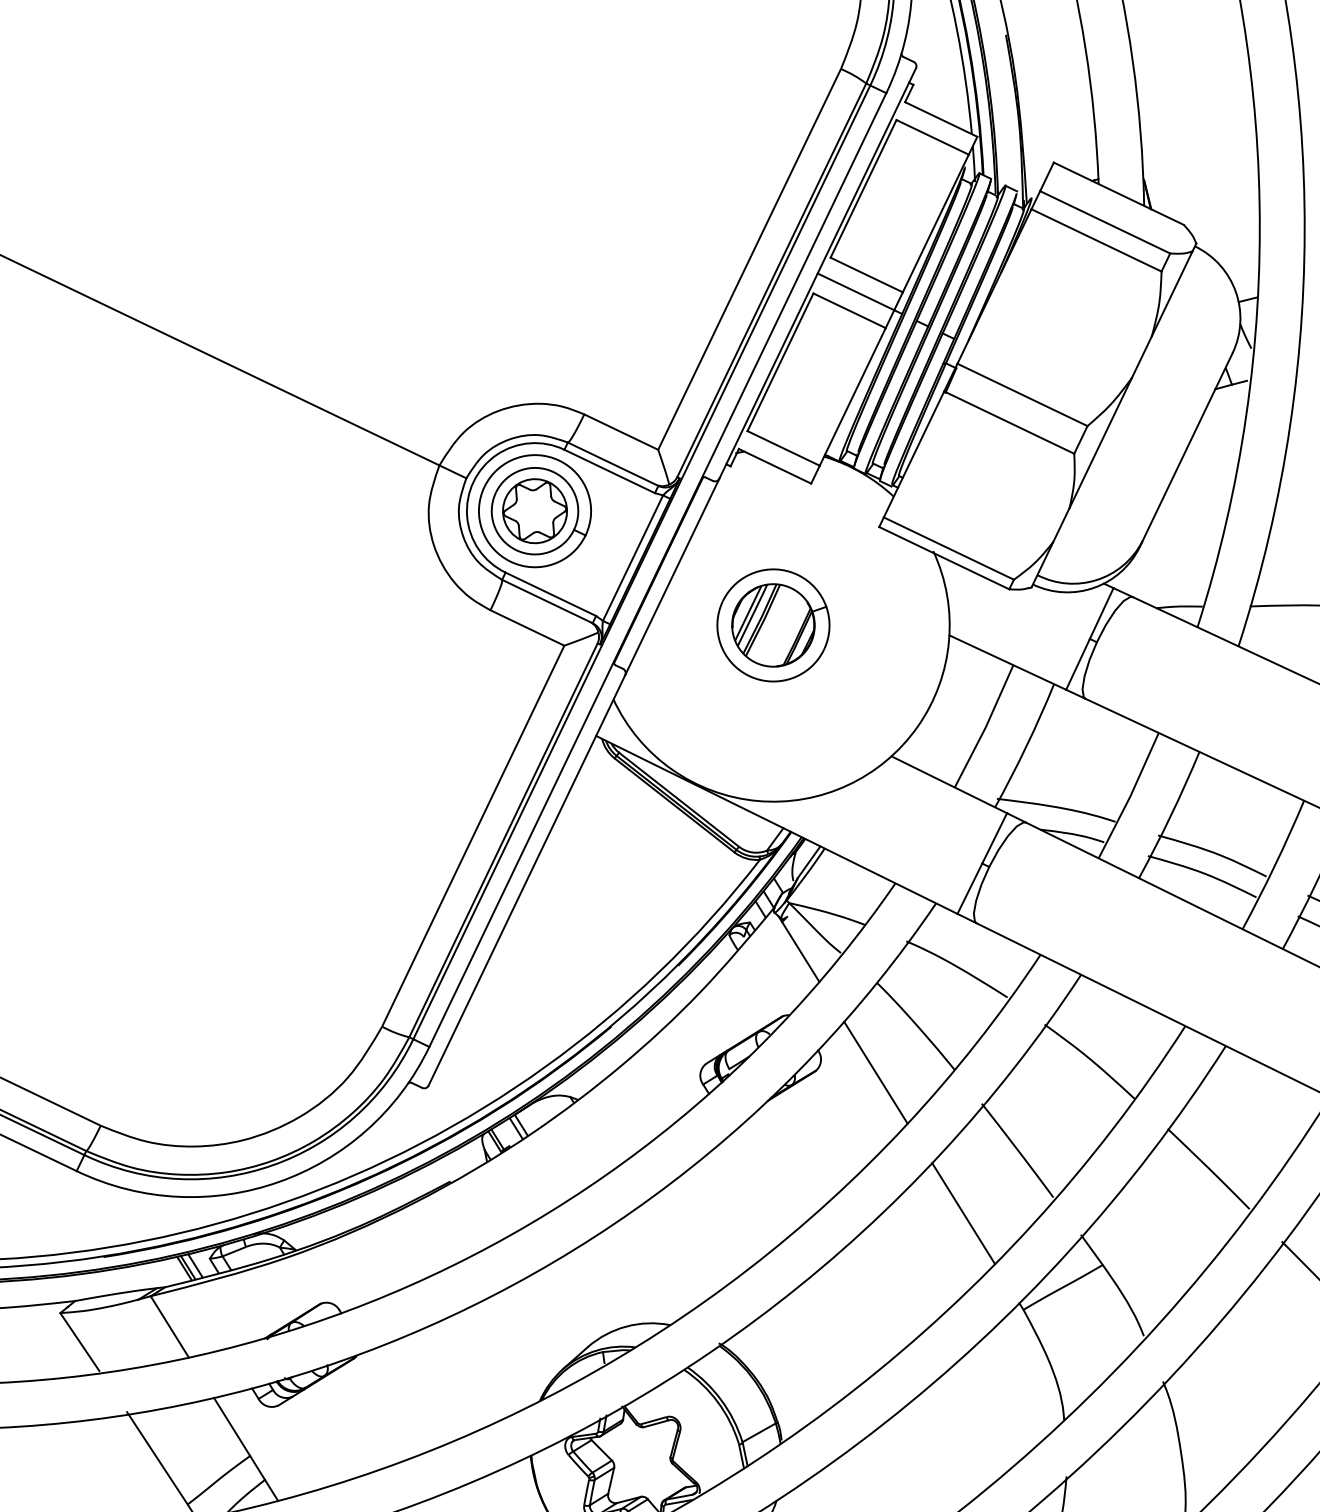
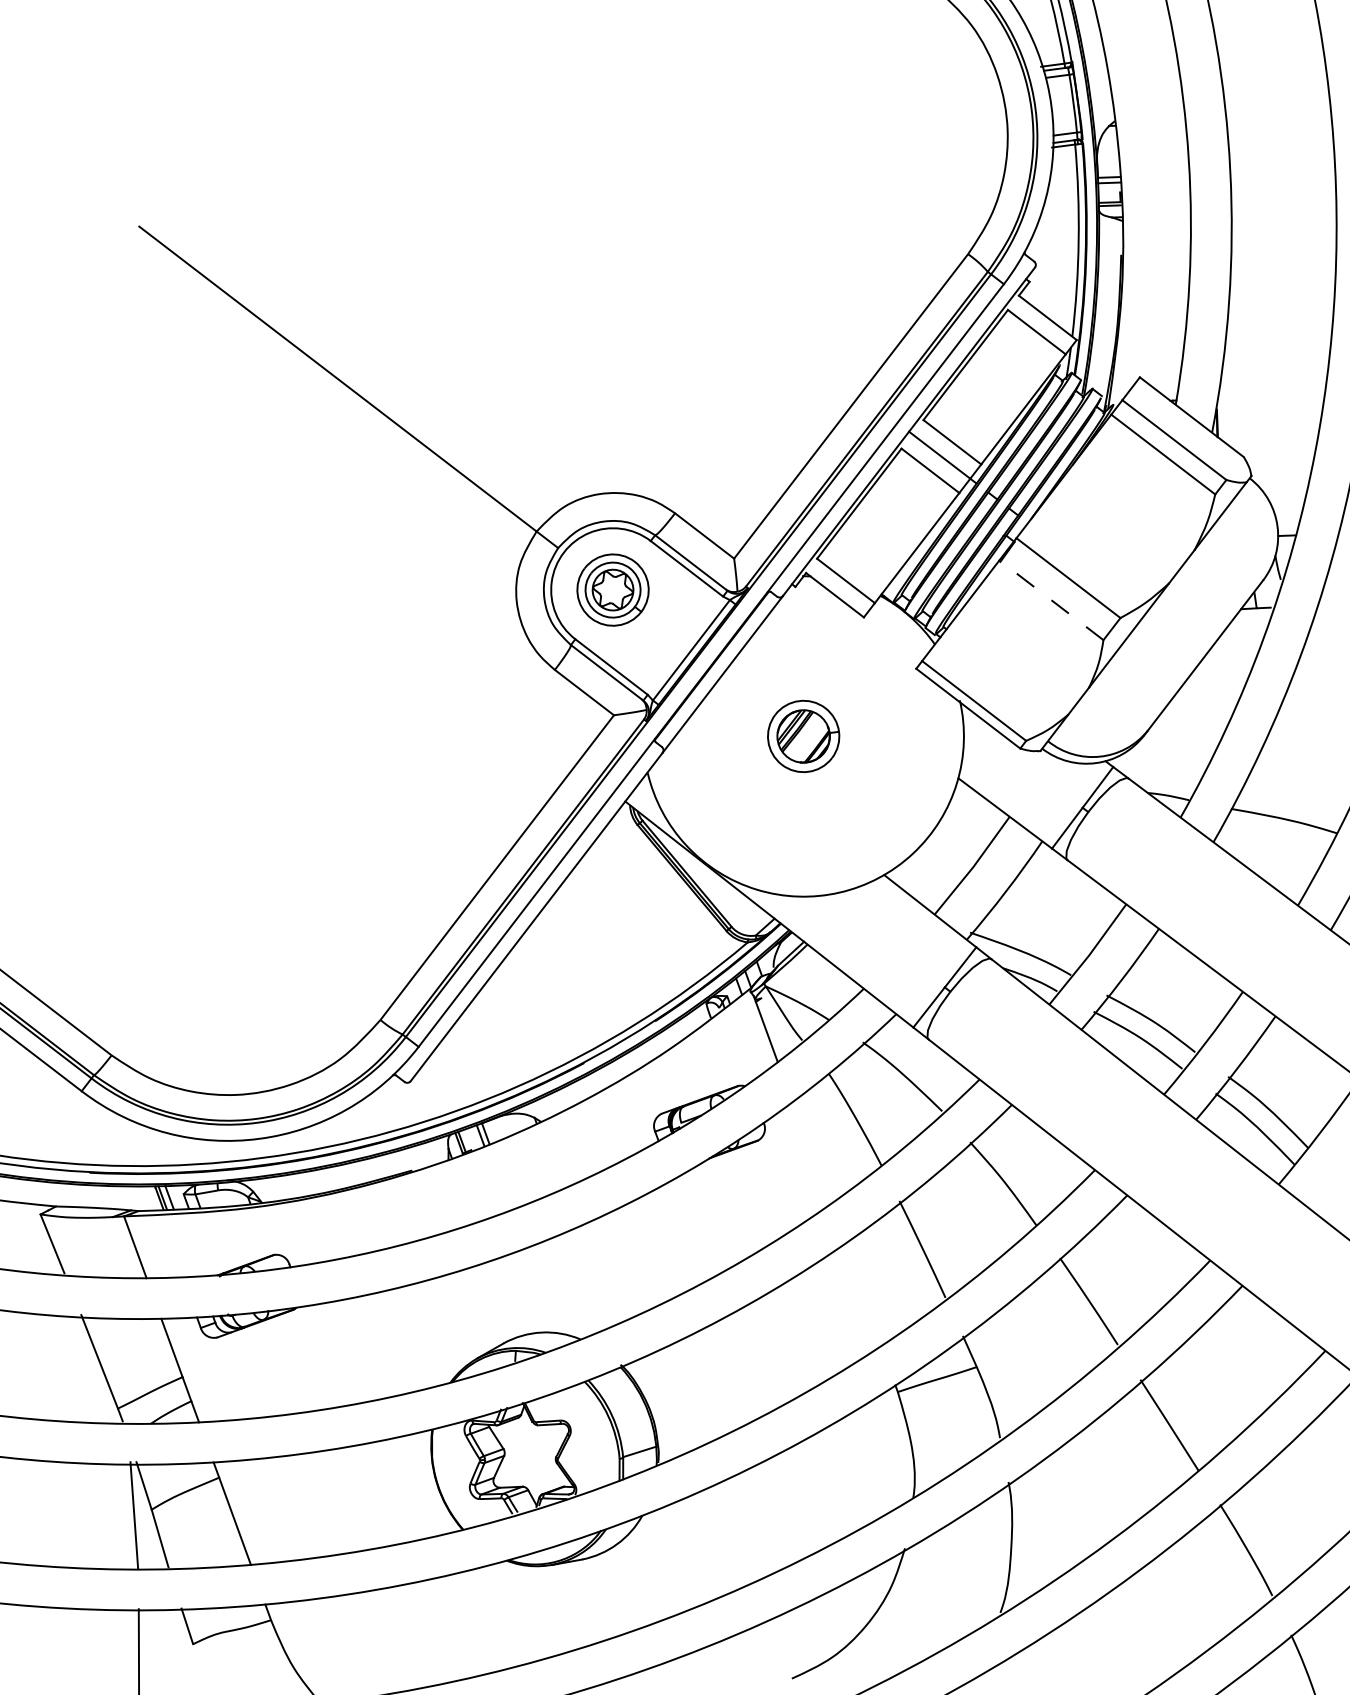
line: (1009, 422) -> (1051, 600), solid -> dashed
part: (534, 510) -> (612, 589), size x0.7
part: (773, 625) -> (803, 736), size x0.7
line: (875, 1072) -> (810, 1153), removed
line: (963, 1213) -> (862, 1295), removed

